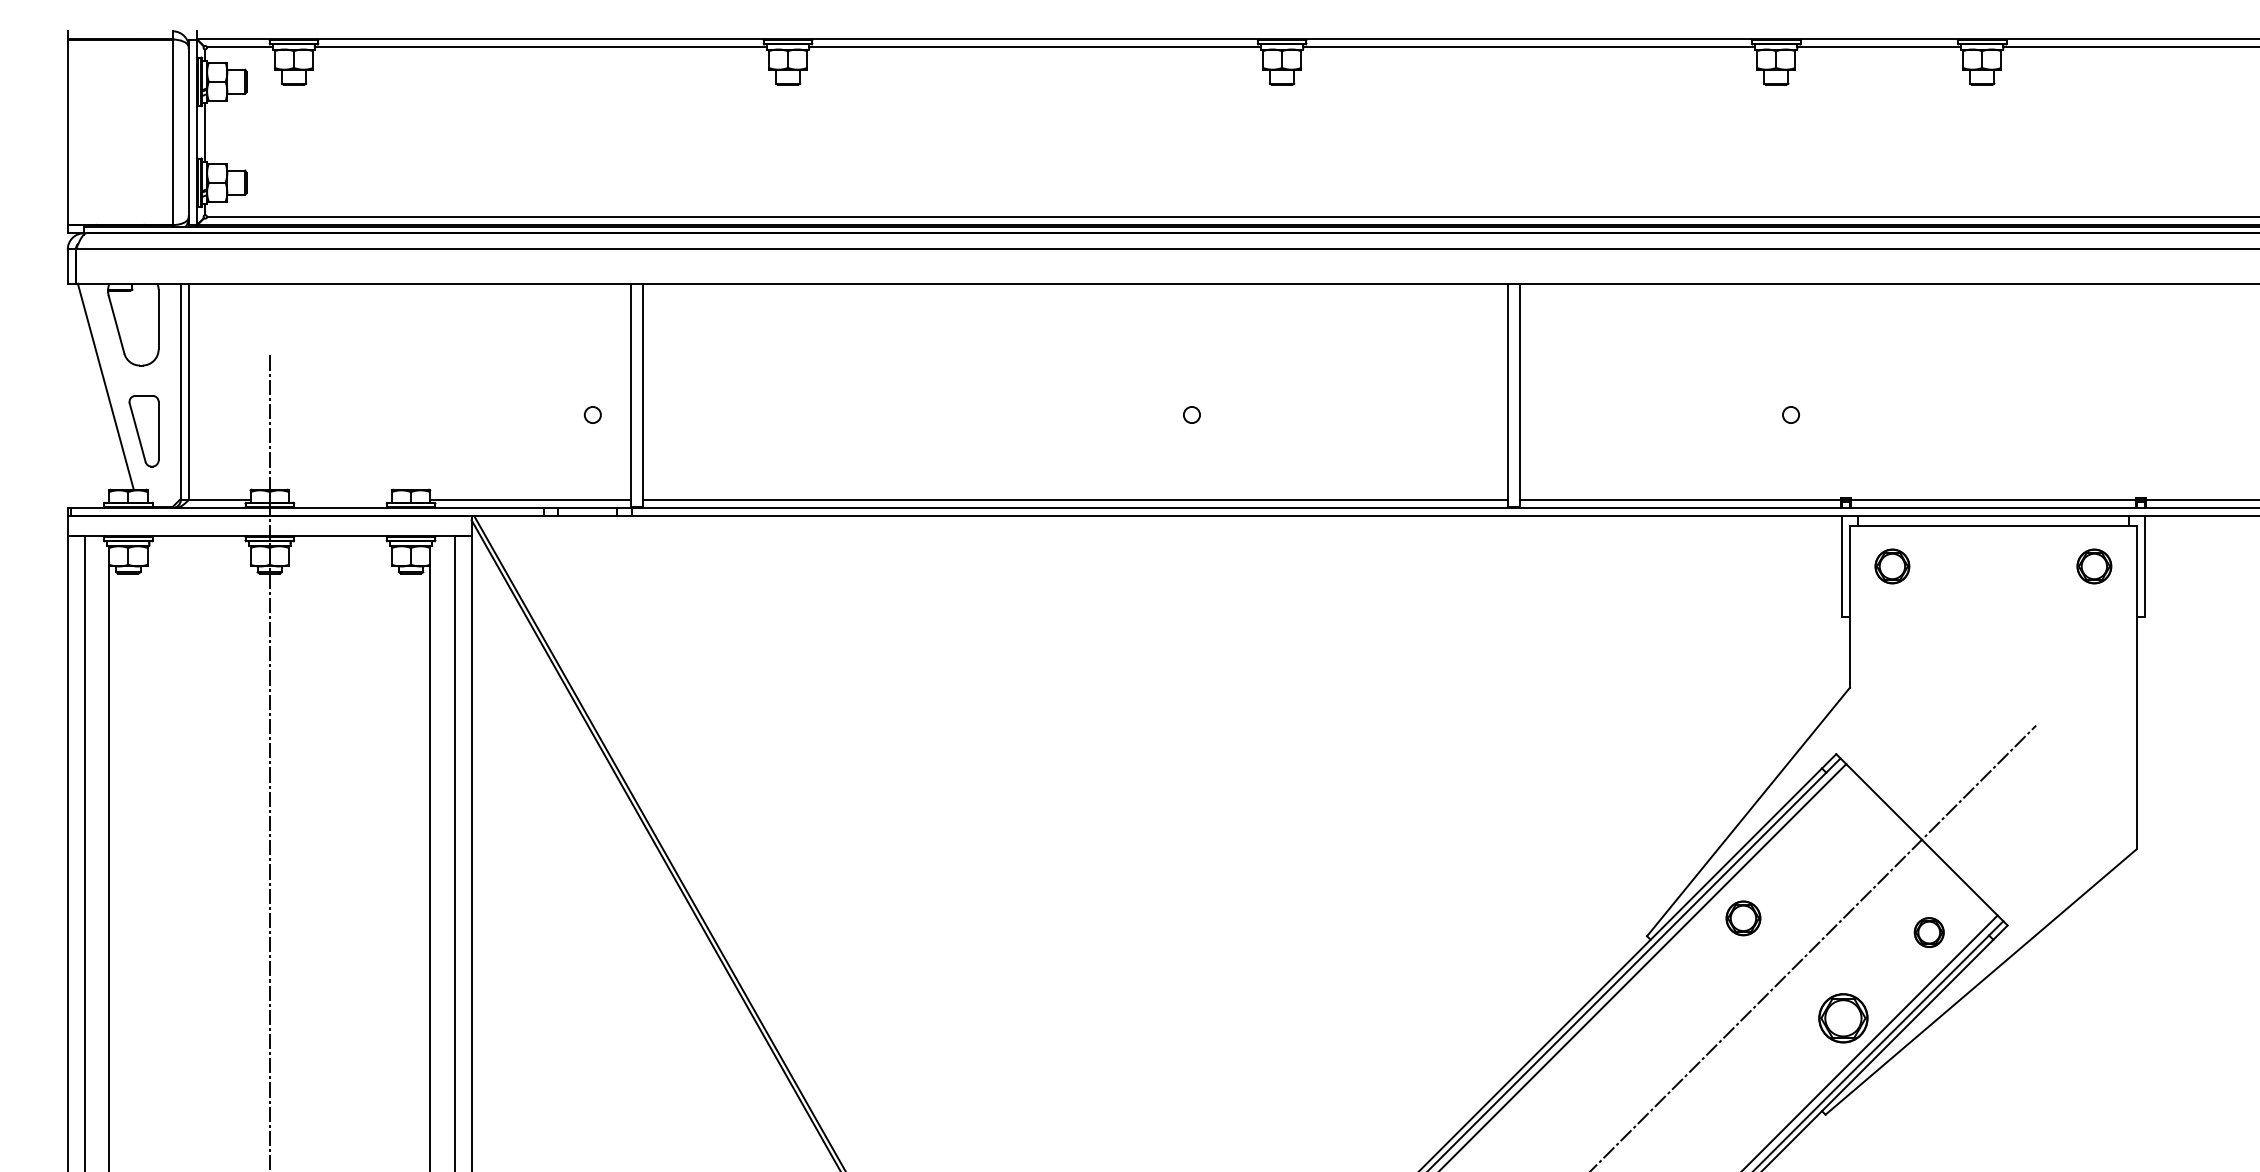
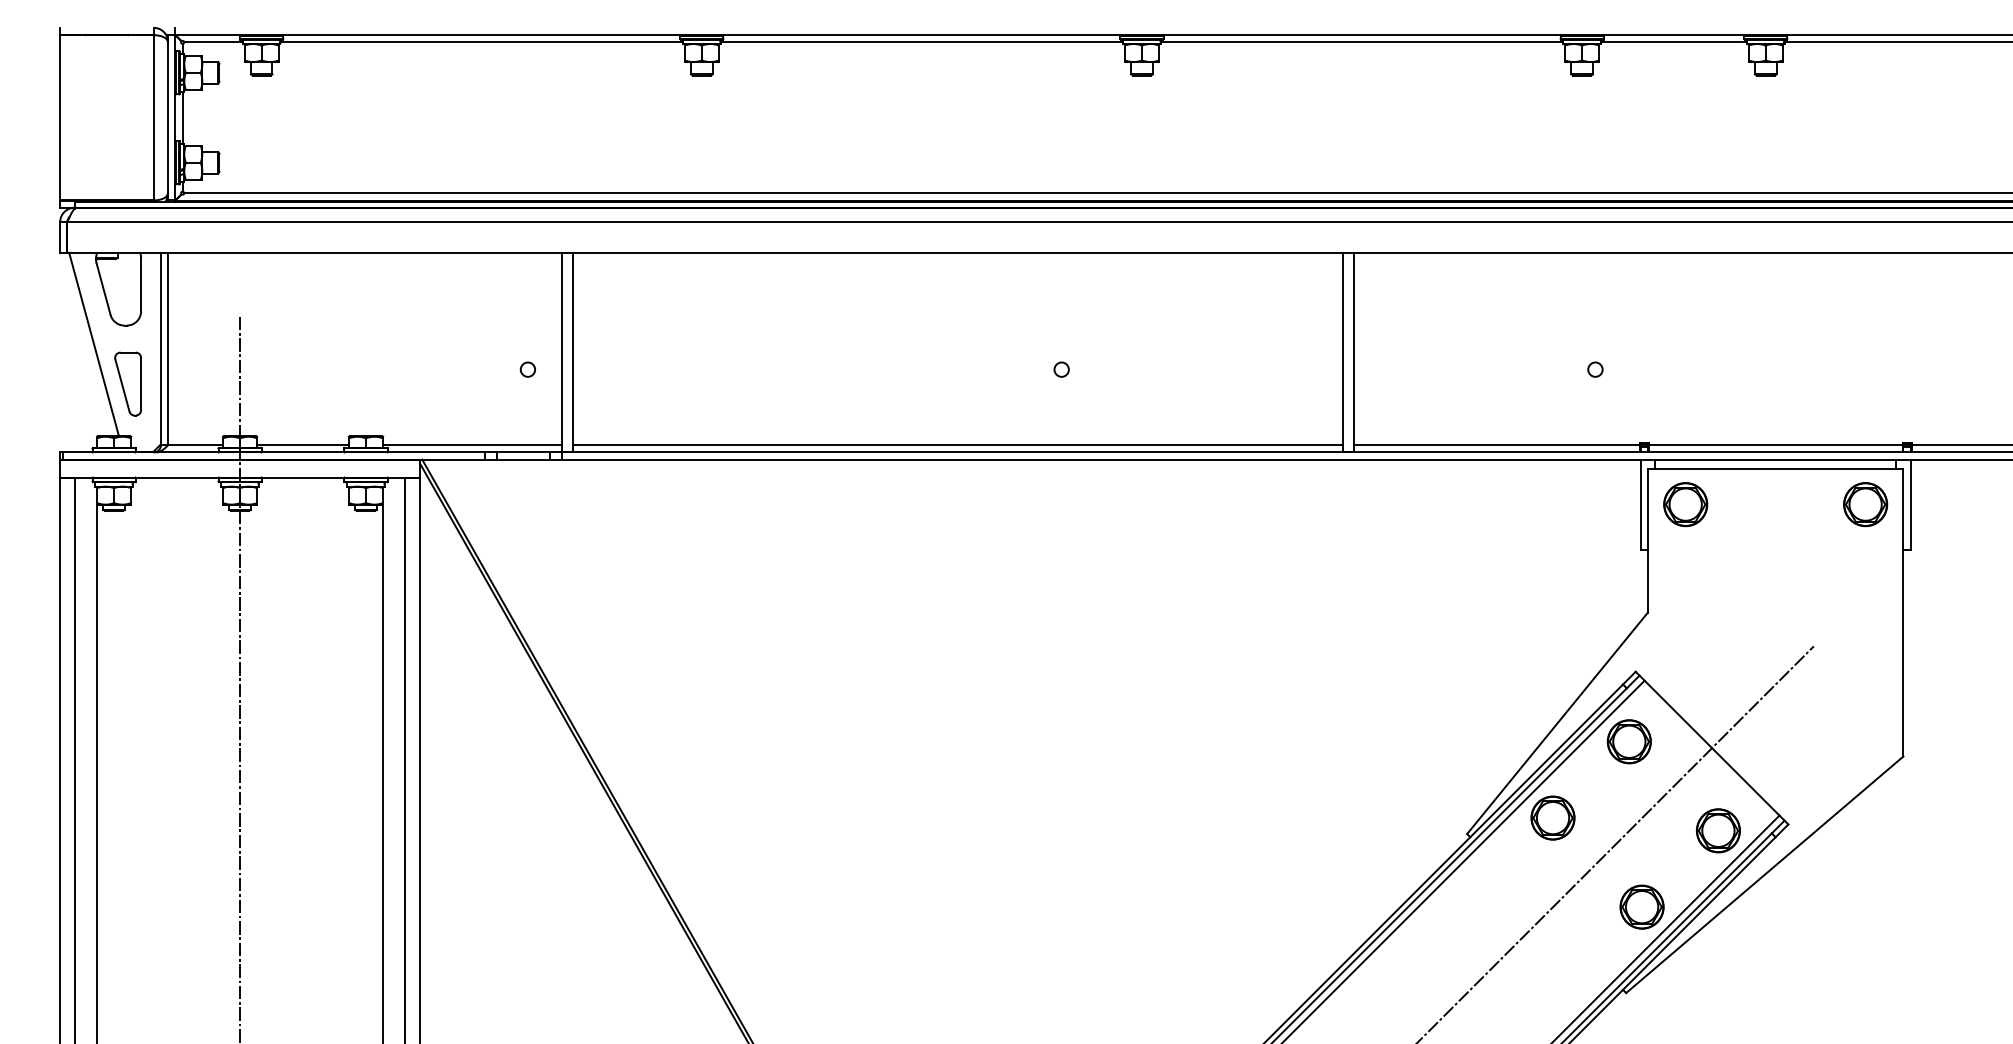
line: (339, 499) -> (302, 444), added
part: (1892, 566) -> (1685, 504), size x1.43
part: (2094, 566) -> (1865, 504), size x1.43
part: (1829, 832) -> (1629, 741), added
part: (1743, 918) -> (1553, 818), size x1.43
part: (1929, 932) -> (1718, 830), size x1.67

